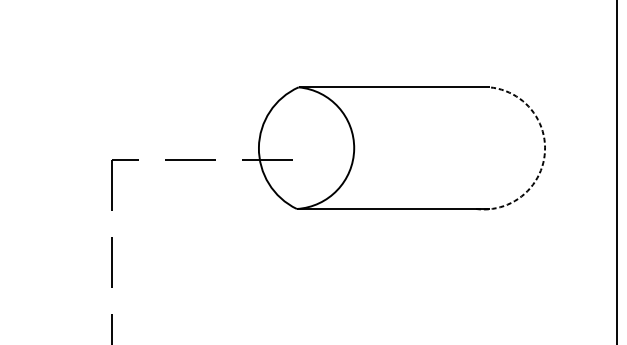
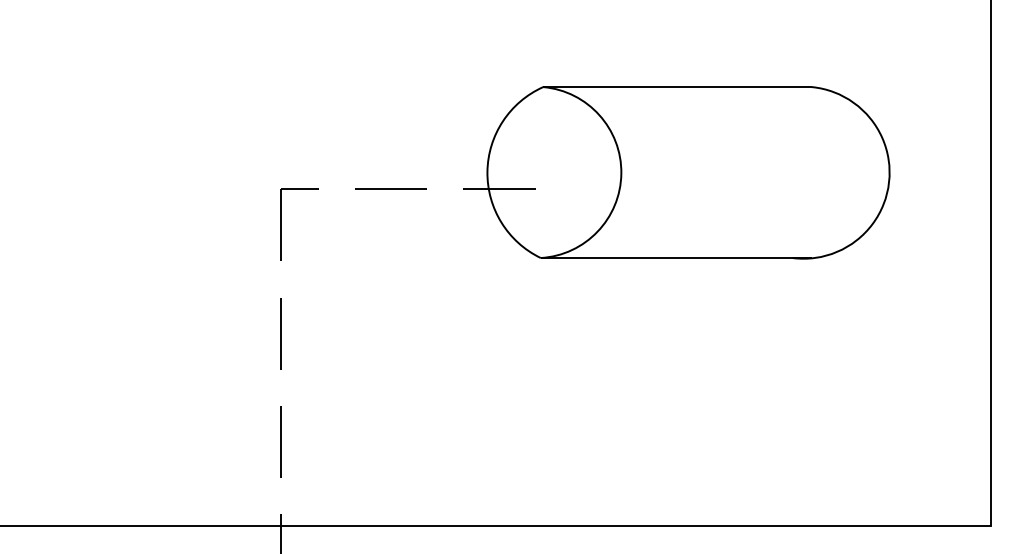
arc: (544, 155) -> (889, 182), dashed -> solid

